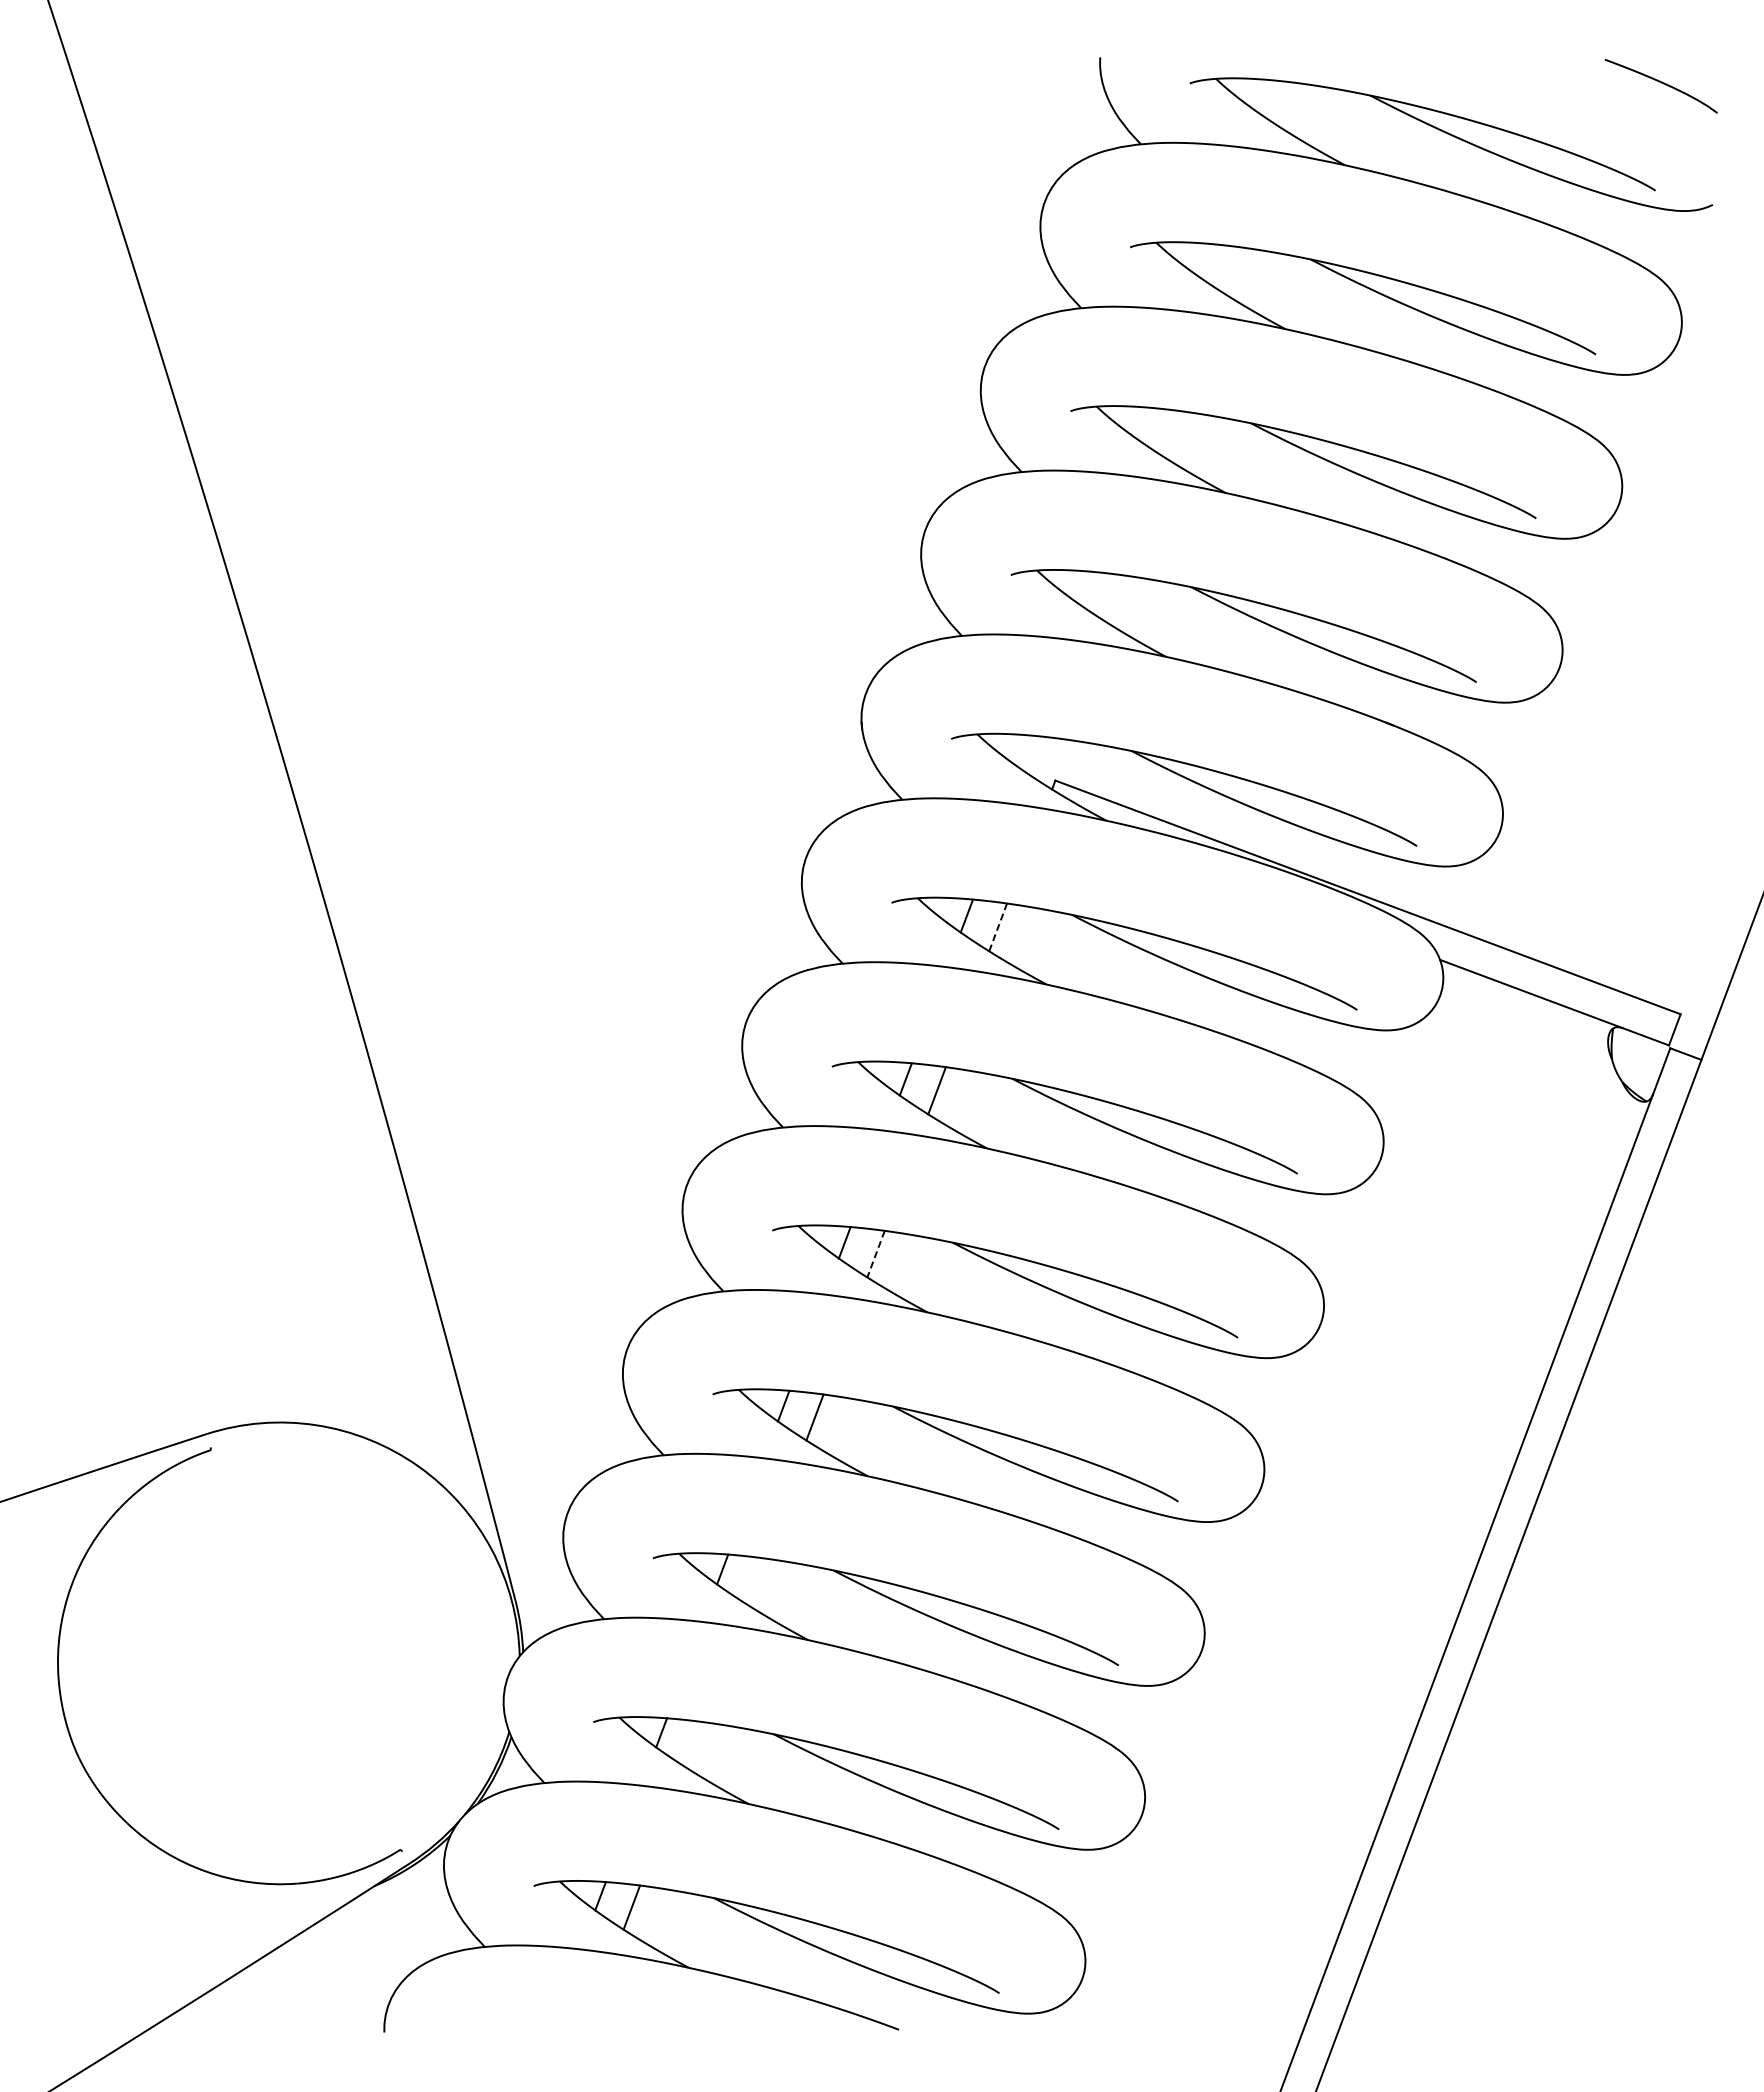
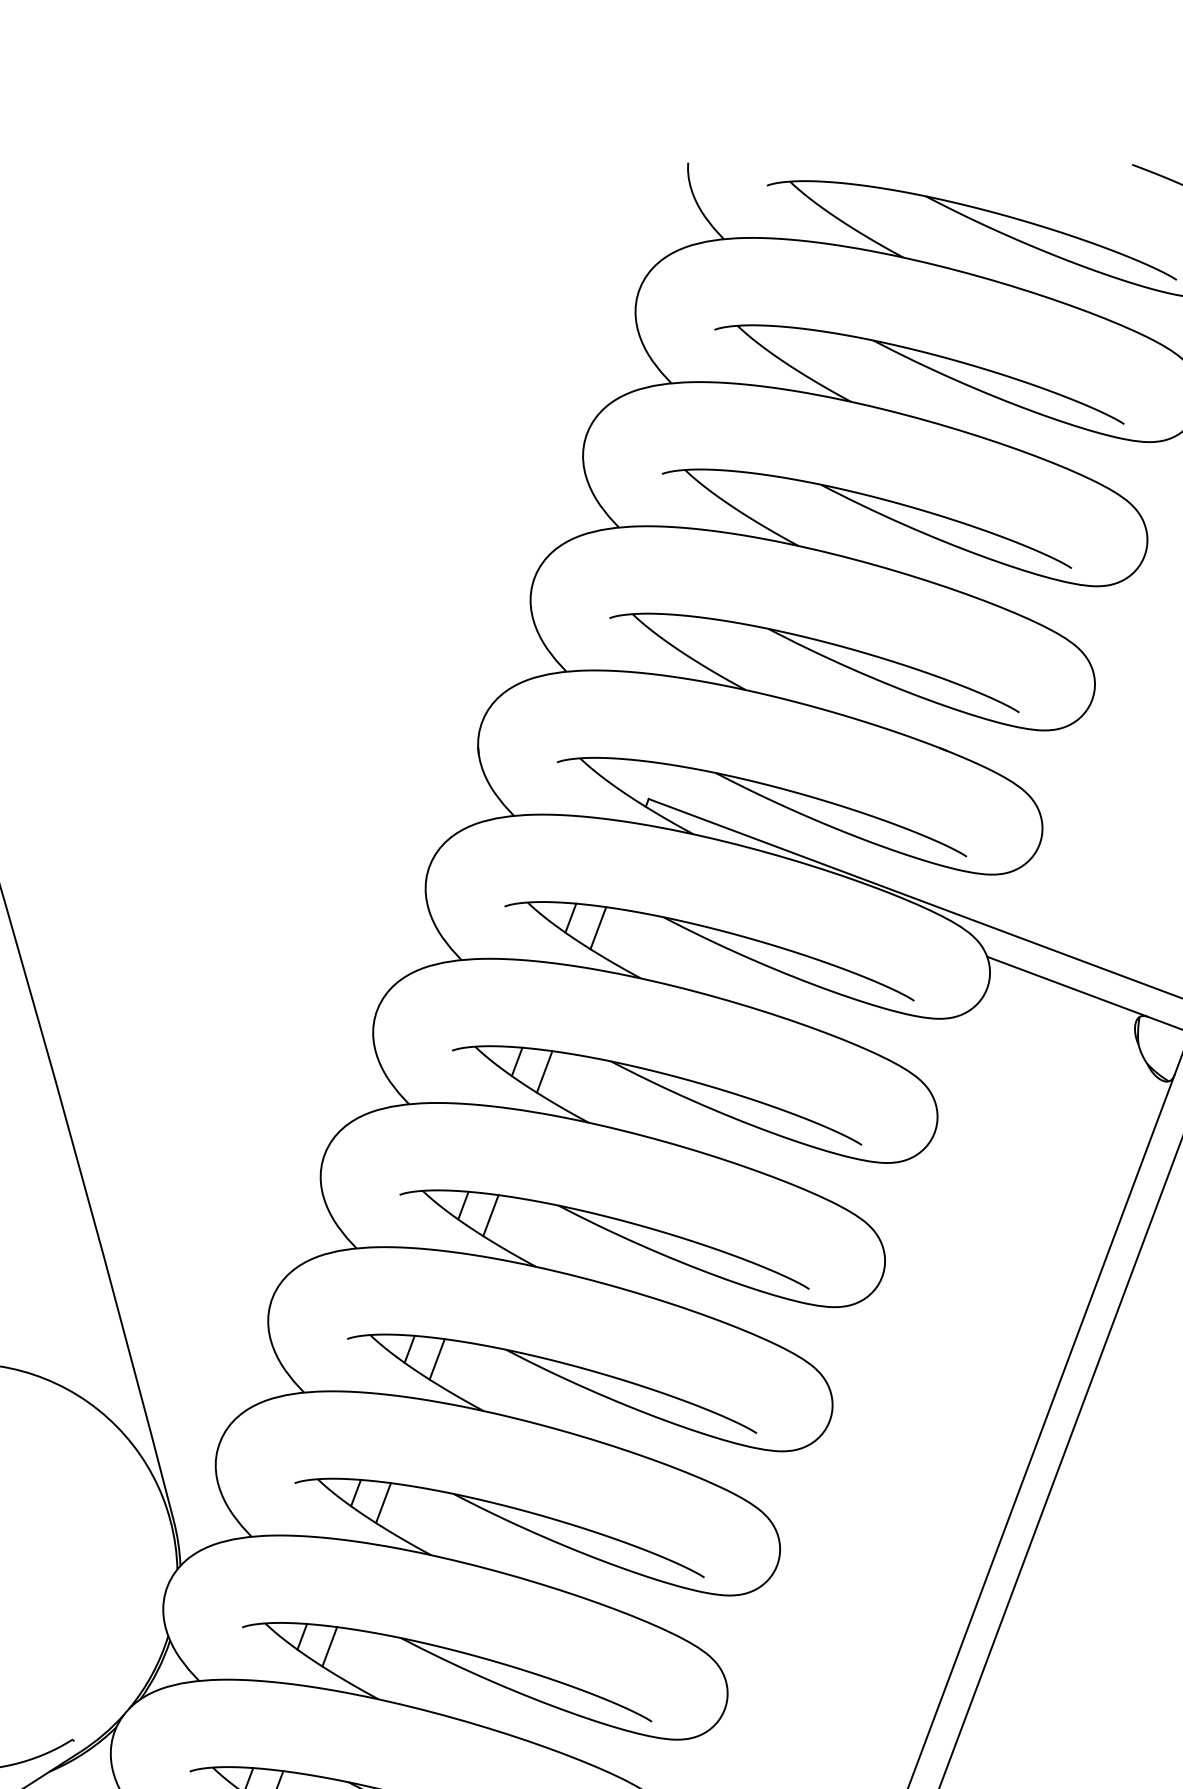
line: (998, 927) -> (598, 928), dashed -> solid
line: (876, 1254) -> (491, 1215), dashed -> solid
line: (753, 1580) -> (383, 1502), added
line: (692, 1743) -> (329, 1646), added

